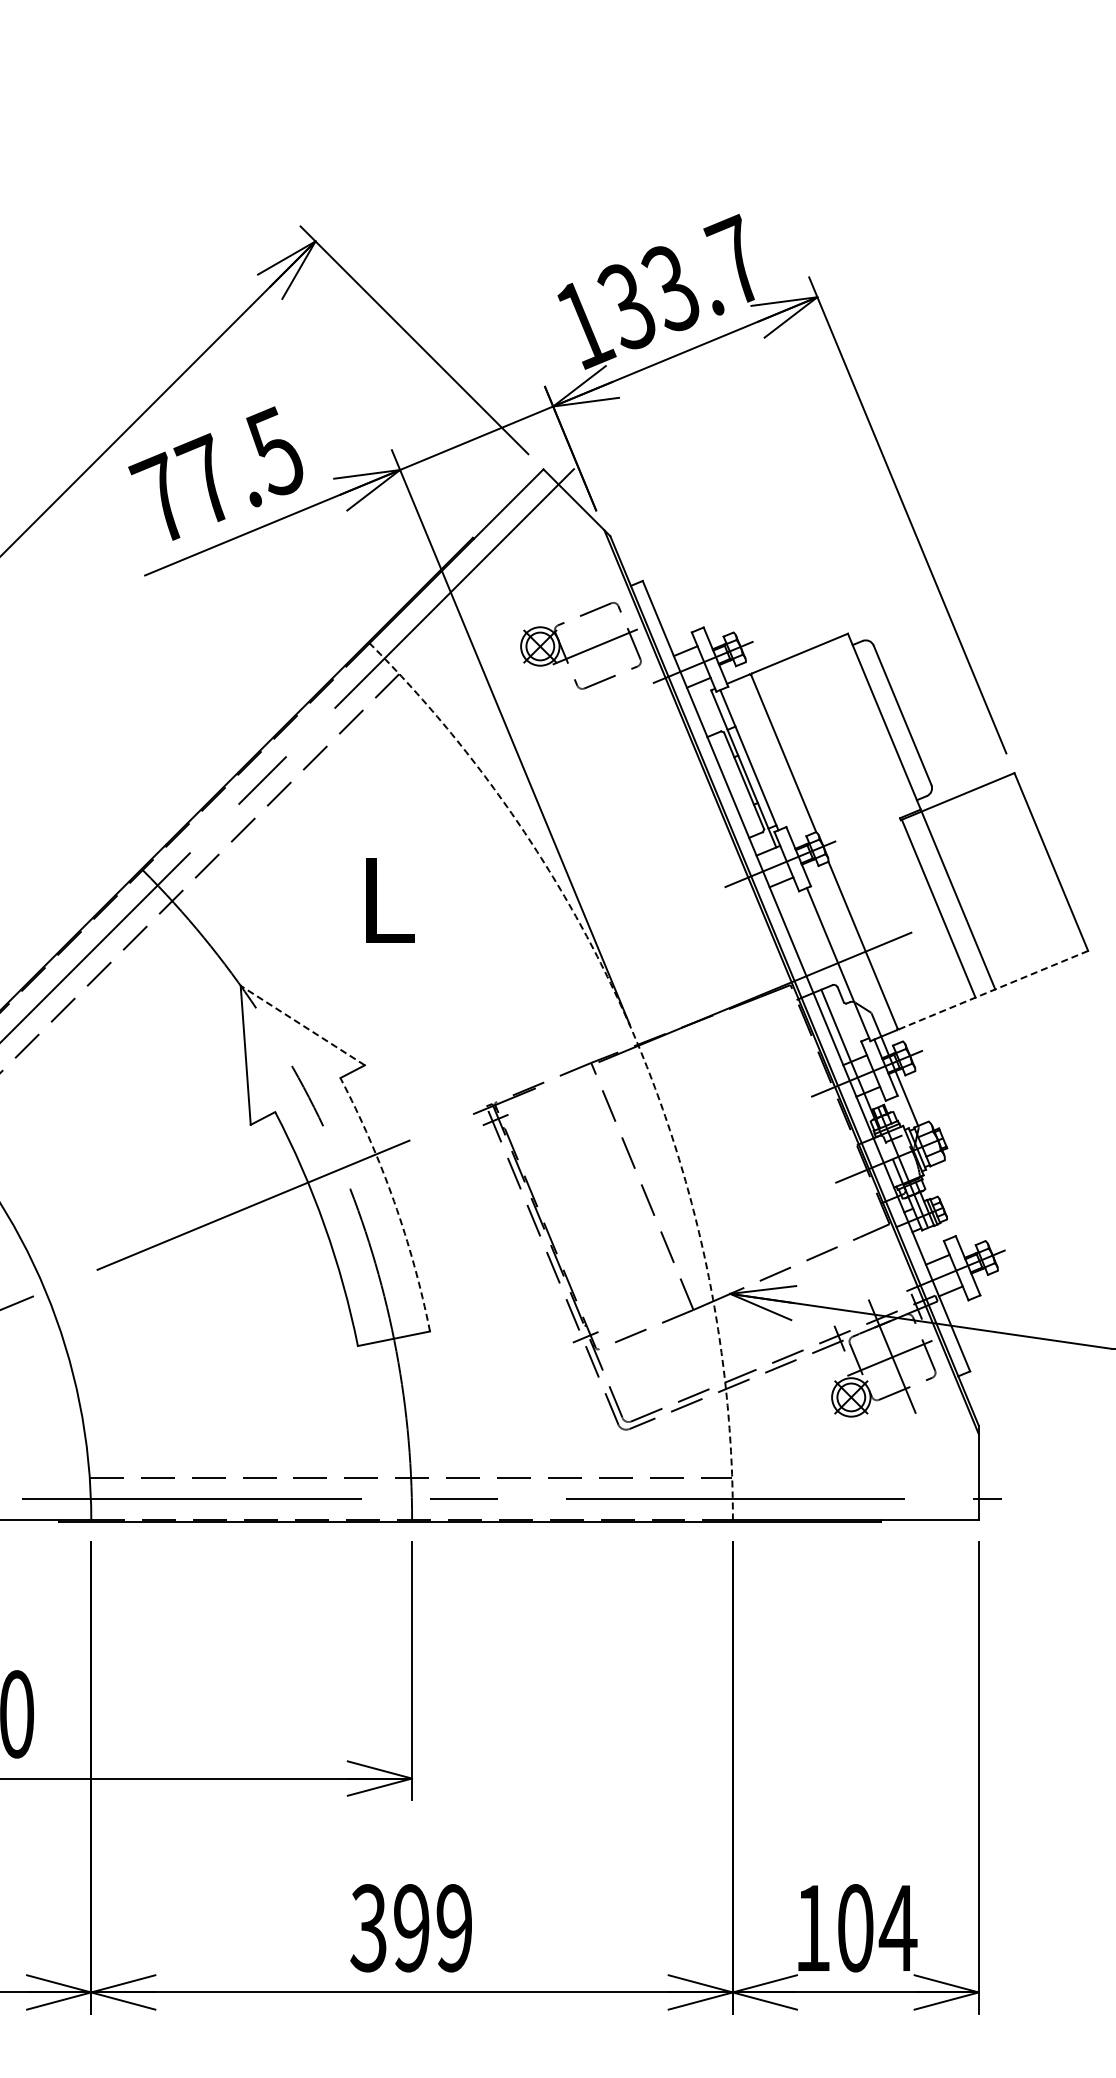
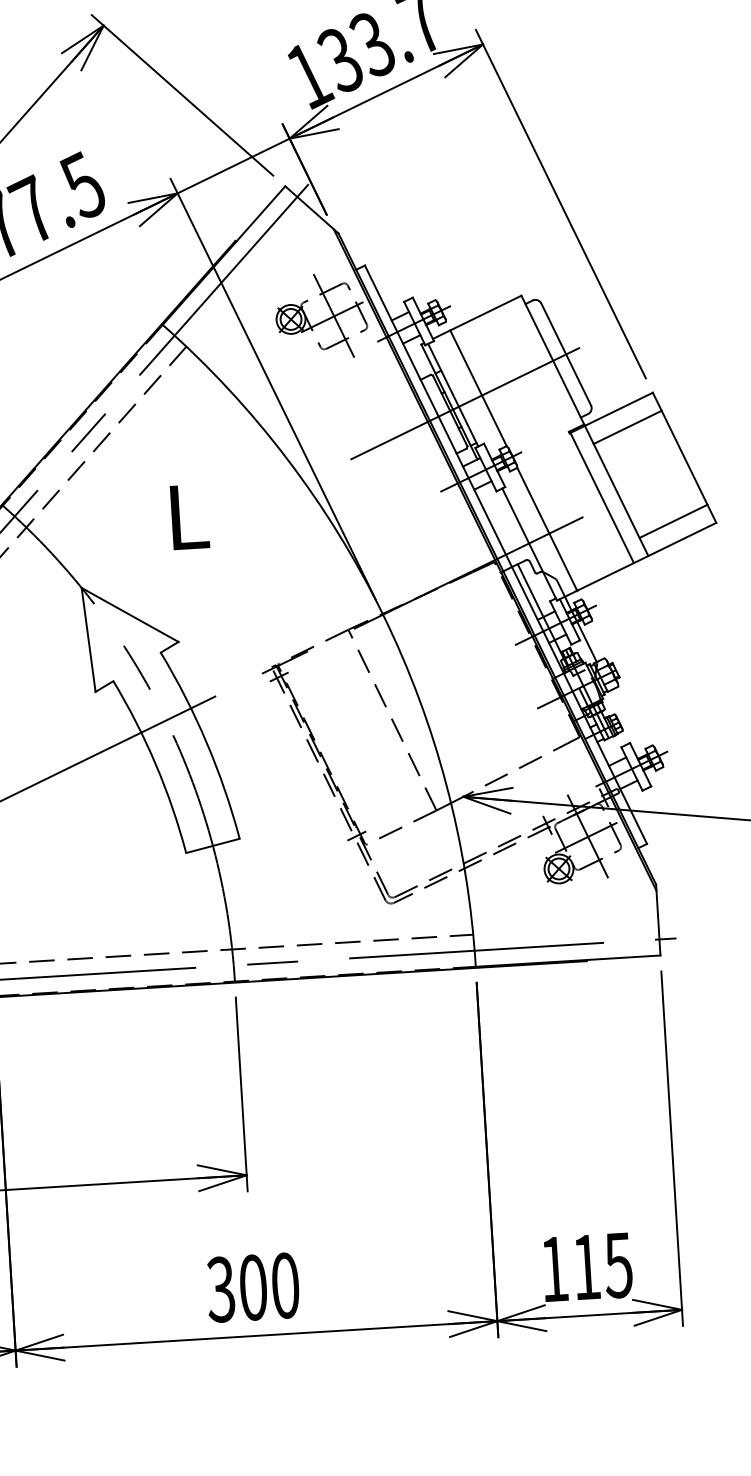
line: (597, 645) -> (333, 316), added
line: (763, 772) -> (464, 403), added
line: (977, 816) -> (627, 427), added
line: (1031, 945) -> (673, 521), added
line: (993, 990) -> (647, 556), dashed -> solid
line: (302, 1025) -> (129, 614), dashed -> solid
arc: (638, 1045) -> (383, 614), dashed -> solid
arc: (394, 1201) -> (207, 742), dashed -> solid
text: (433, 1928) -> (269, 1286), 399 -> 300
text: (877, 1928) -> (603, 1266), 104 -> 115

